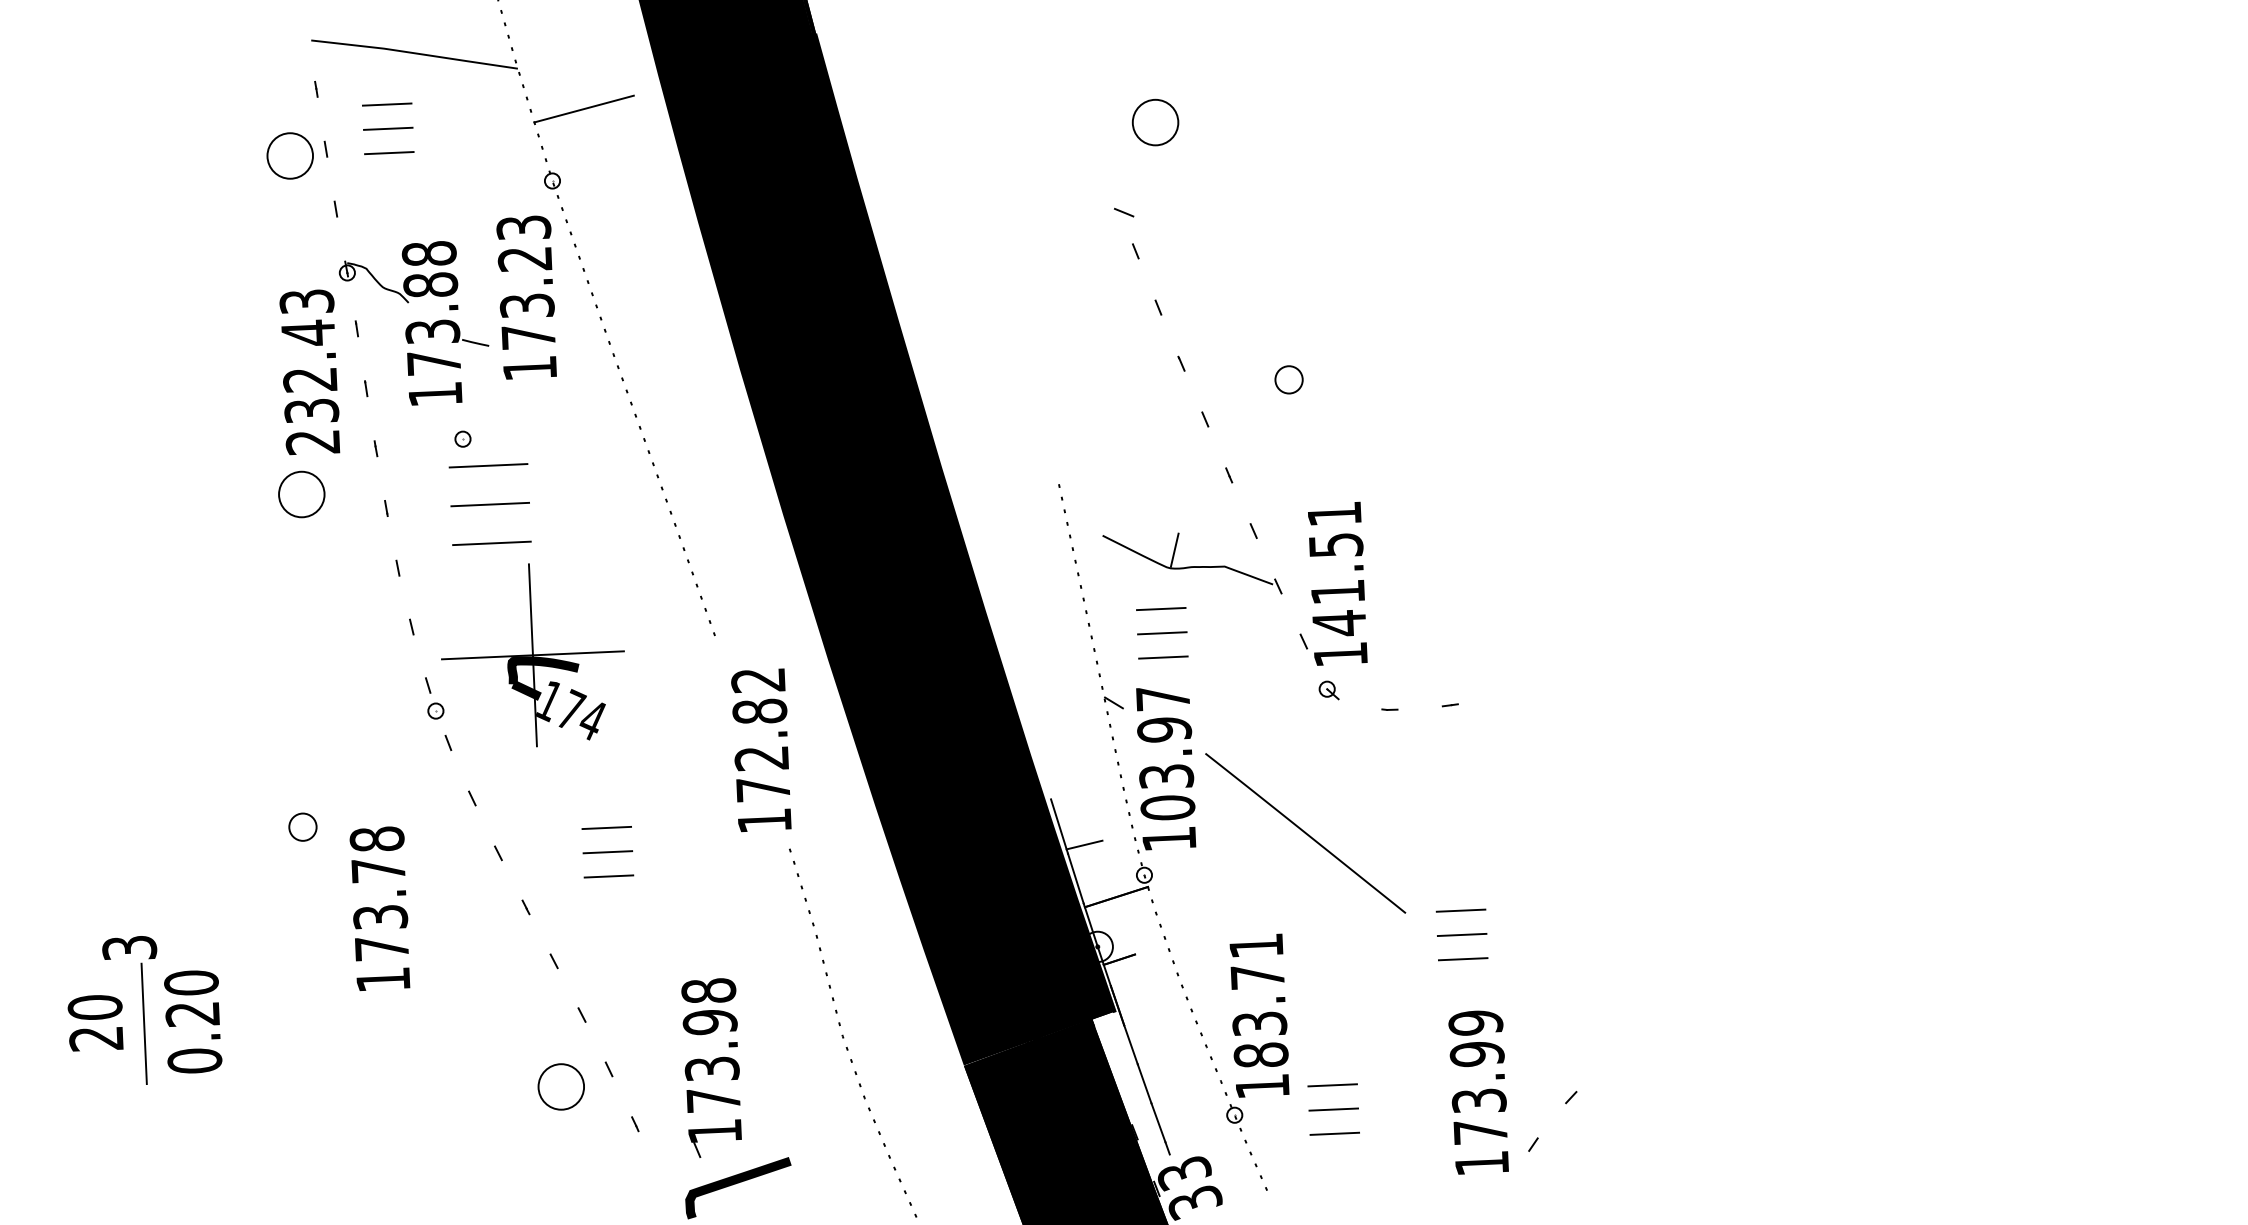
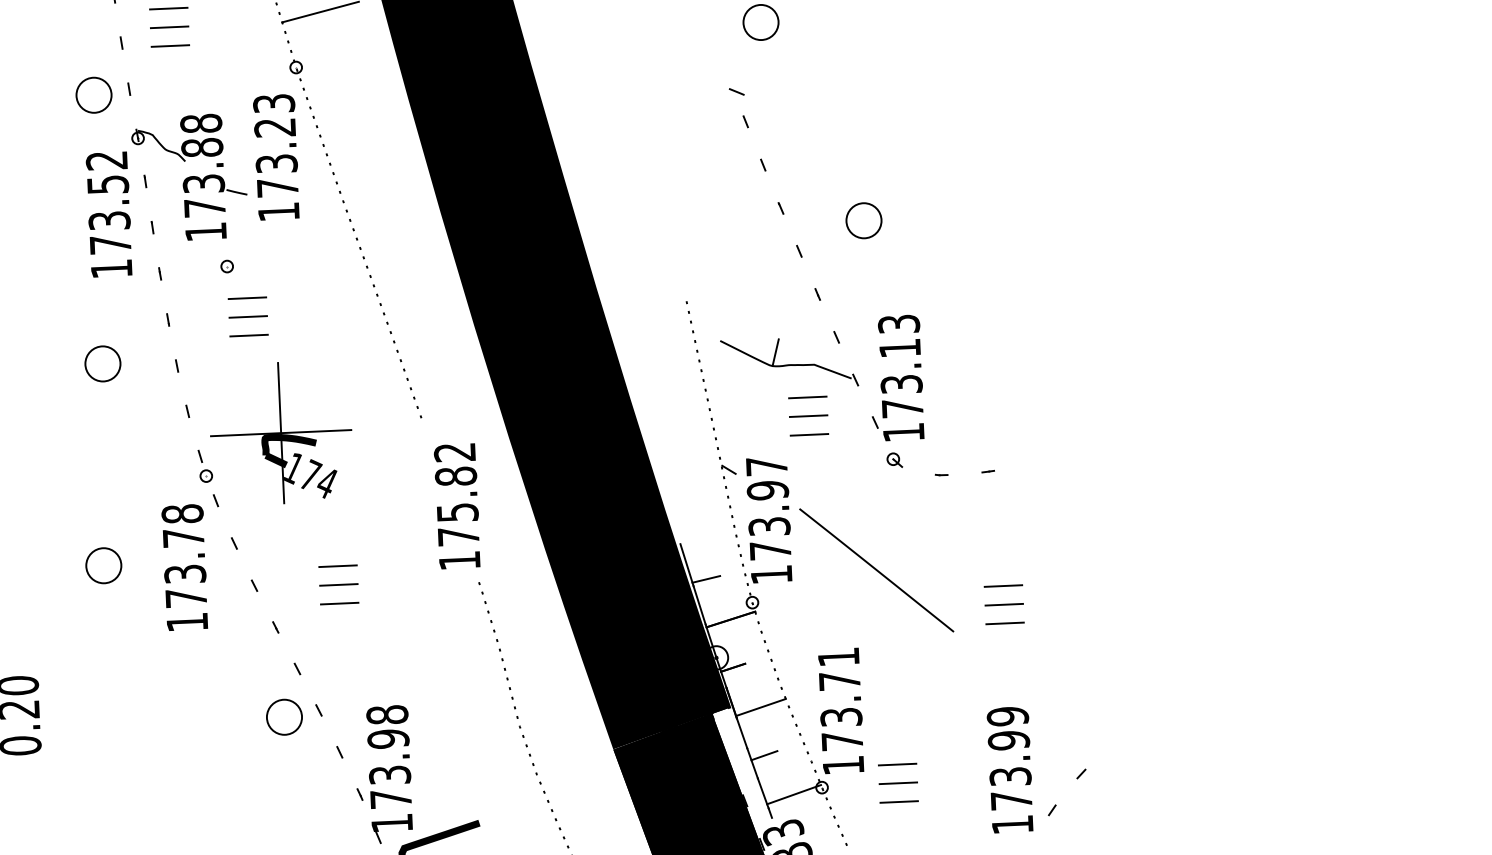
part: (289, 155) -> (93, 94), moved
text: (309, 372) -> (108, 215), 232.43 -> 173.52
part: (1288, 379) -> (863, 220), size x1.67
part: (301, 494) -> (102, 363), moved
part: (490, 504) -> (248, 316), size x0.62
text: (1336, 568) -> (900, 366), 141.51 -> 173.13
part: (1162, 633) -> (808, 416), moved
text: (761, 758) -> (457, 512), 172.82 -> 175.82
text: (1167, 807) -> (770, 550), 103.97 -> 173.97
part: (302, 826) -> (103, 565), size x1.67
text: (379, 908) -> (184, 567), moved
part: (1461, 934) -> (1003, 604), moved
line: (1155, 1011) -> (760, 707), added
text: (1260, 1054) -> (841, 740), 183.71 -> 173.71
part: (711, 1067) -> (389, 773), moved
line: (1159, 1073) -> (764, 755), added
part: (560, 1086) -> (283, 716), moved
line: (1198, 1123) -> (794, 794), added

